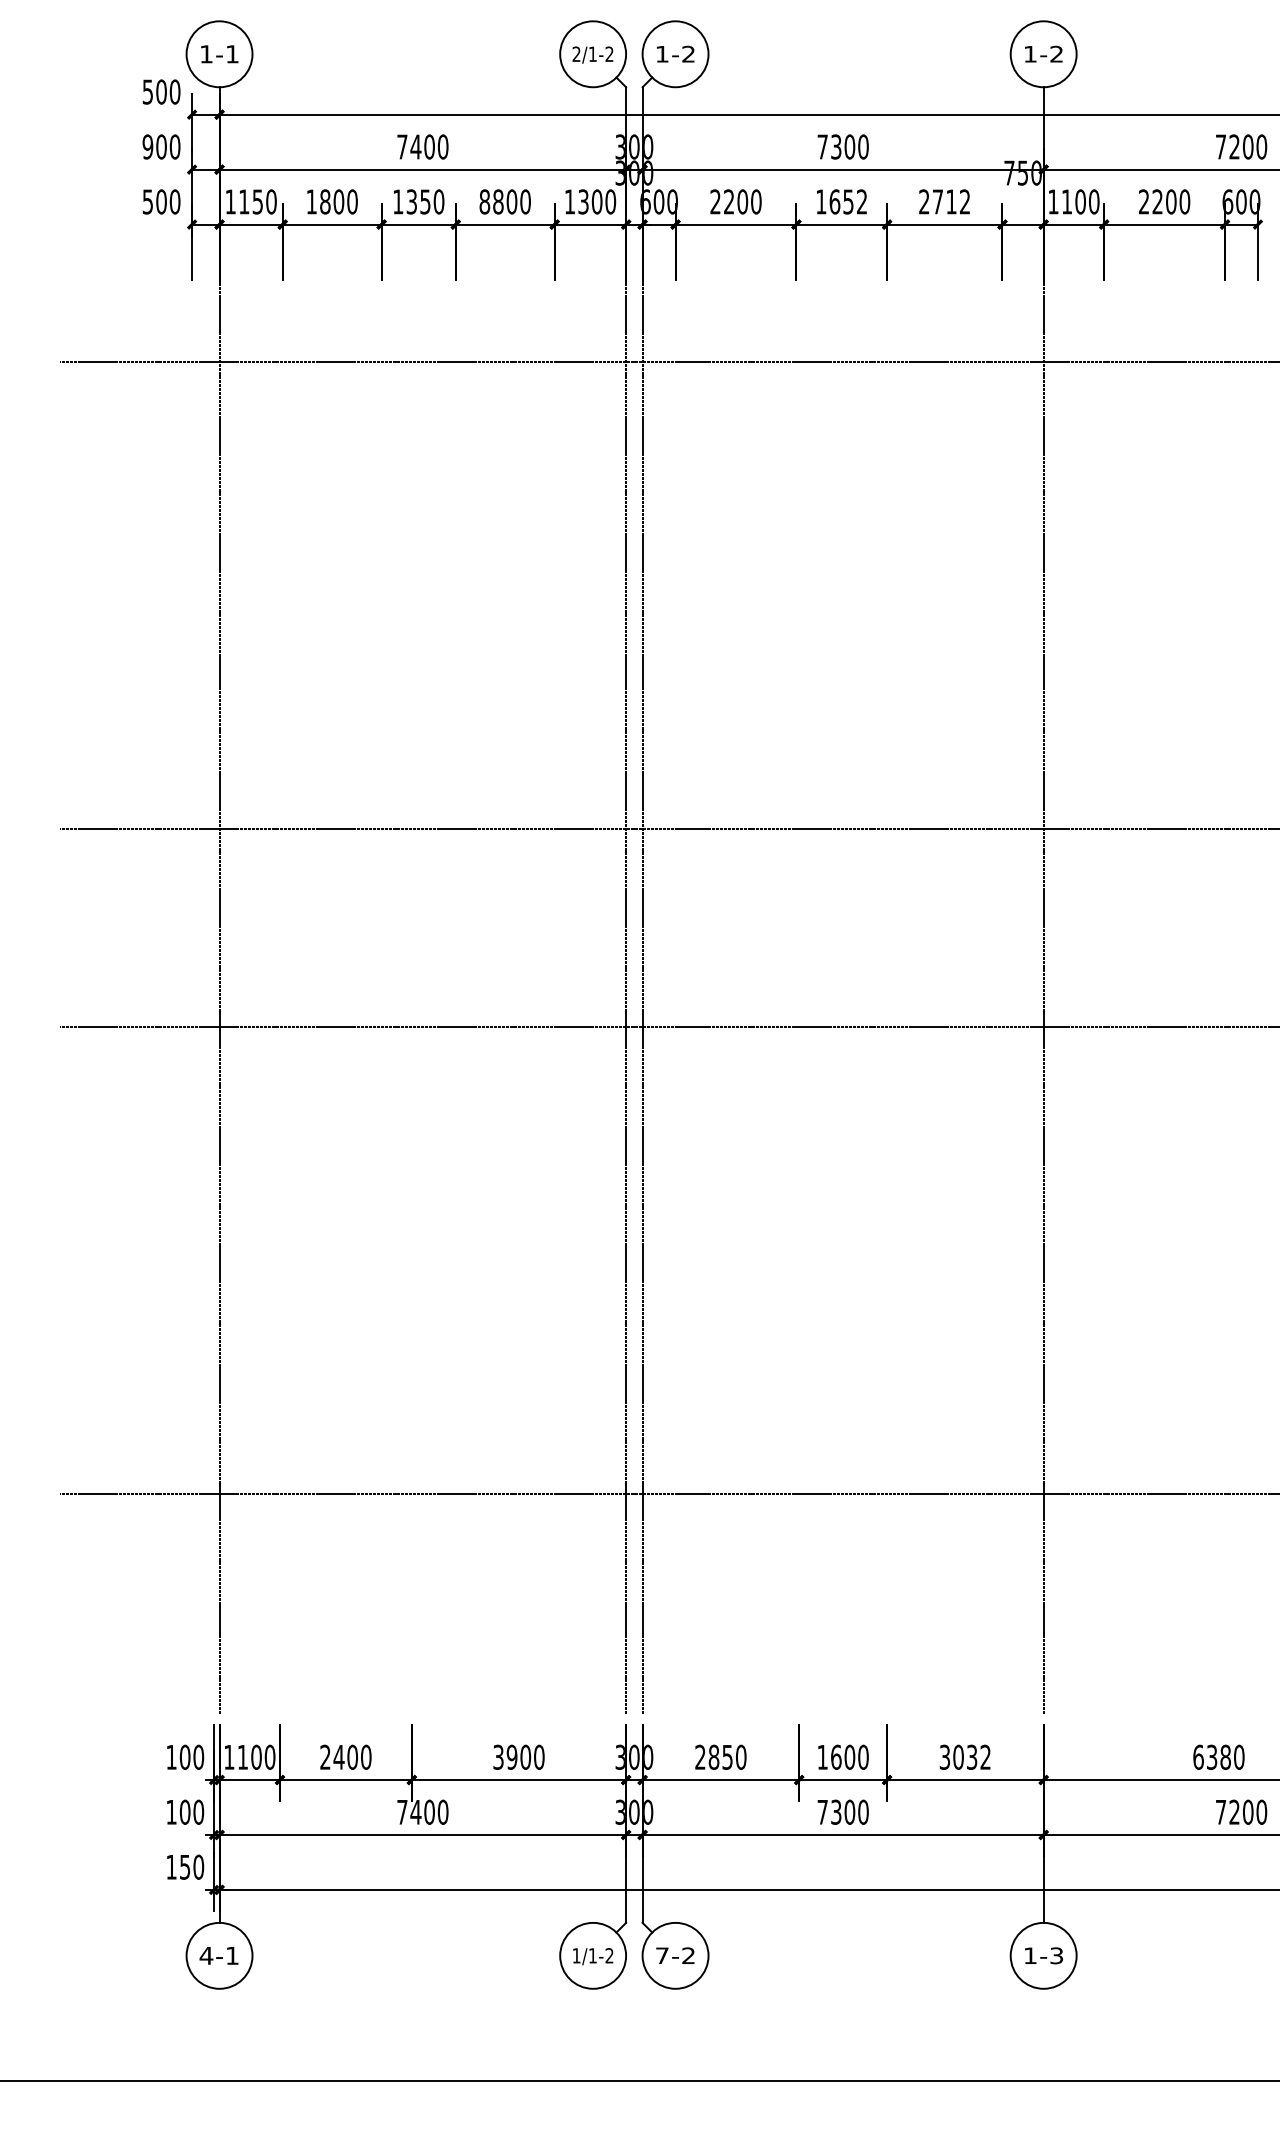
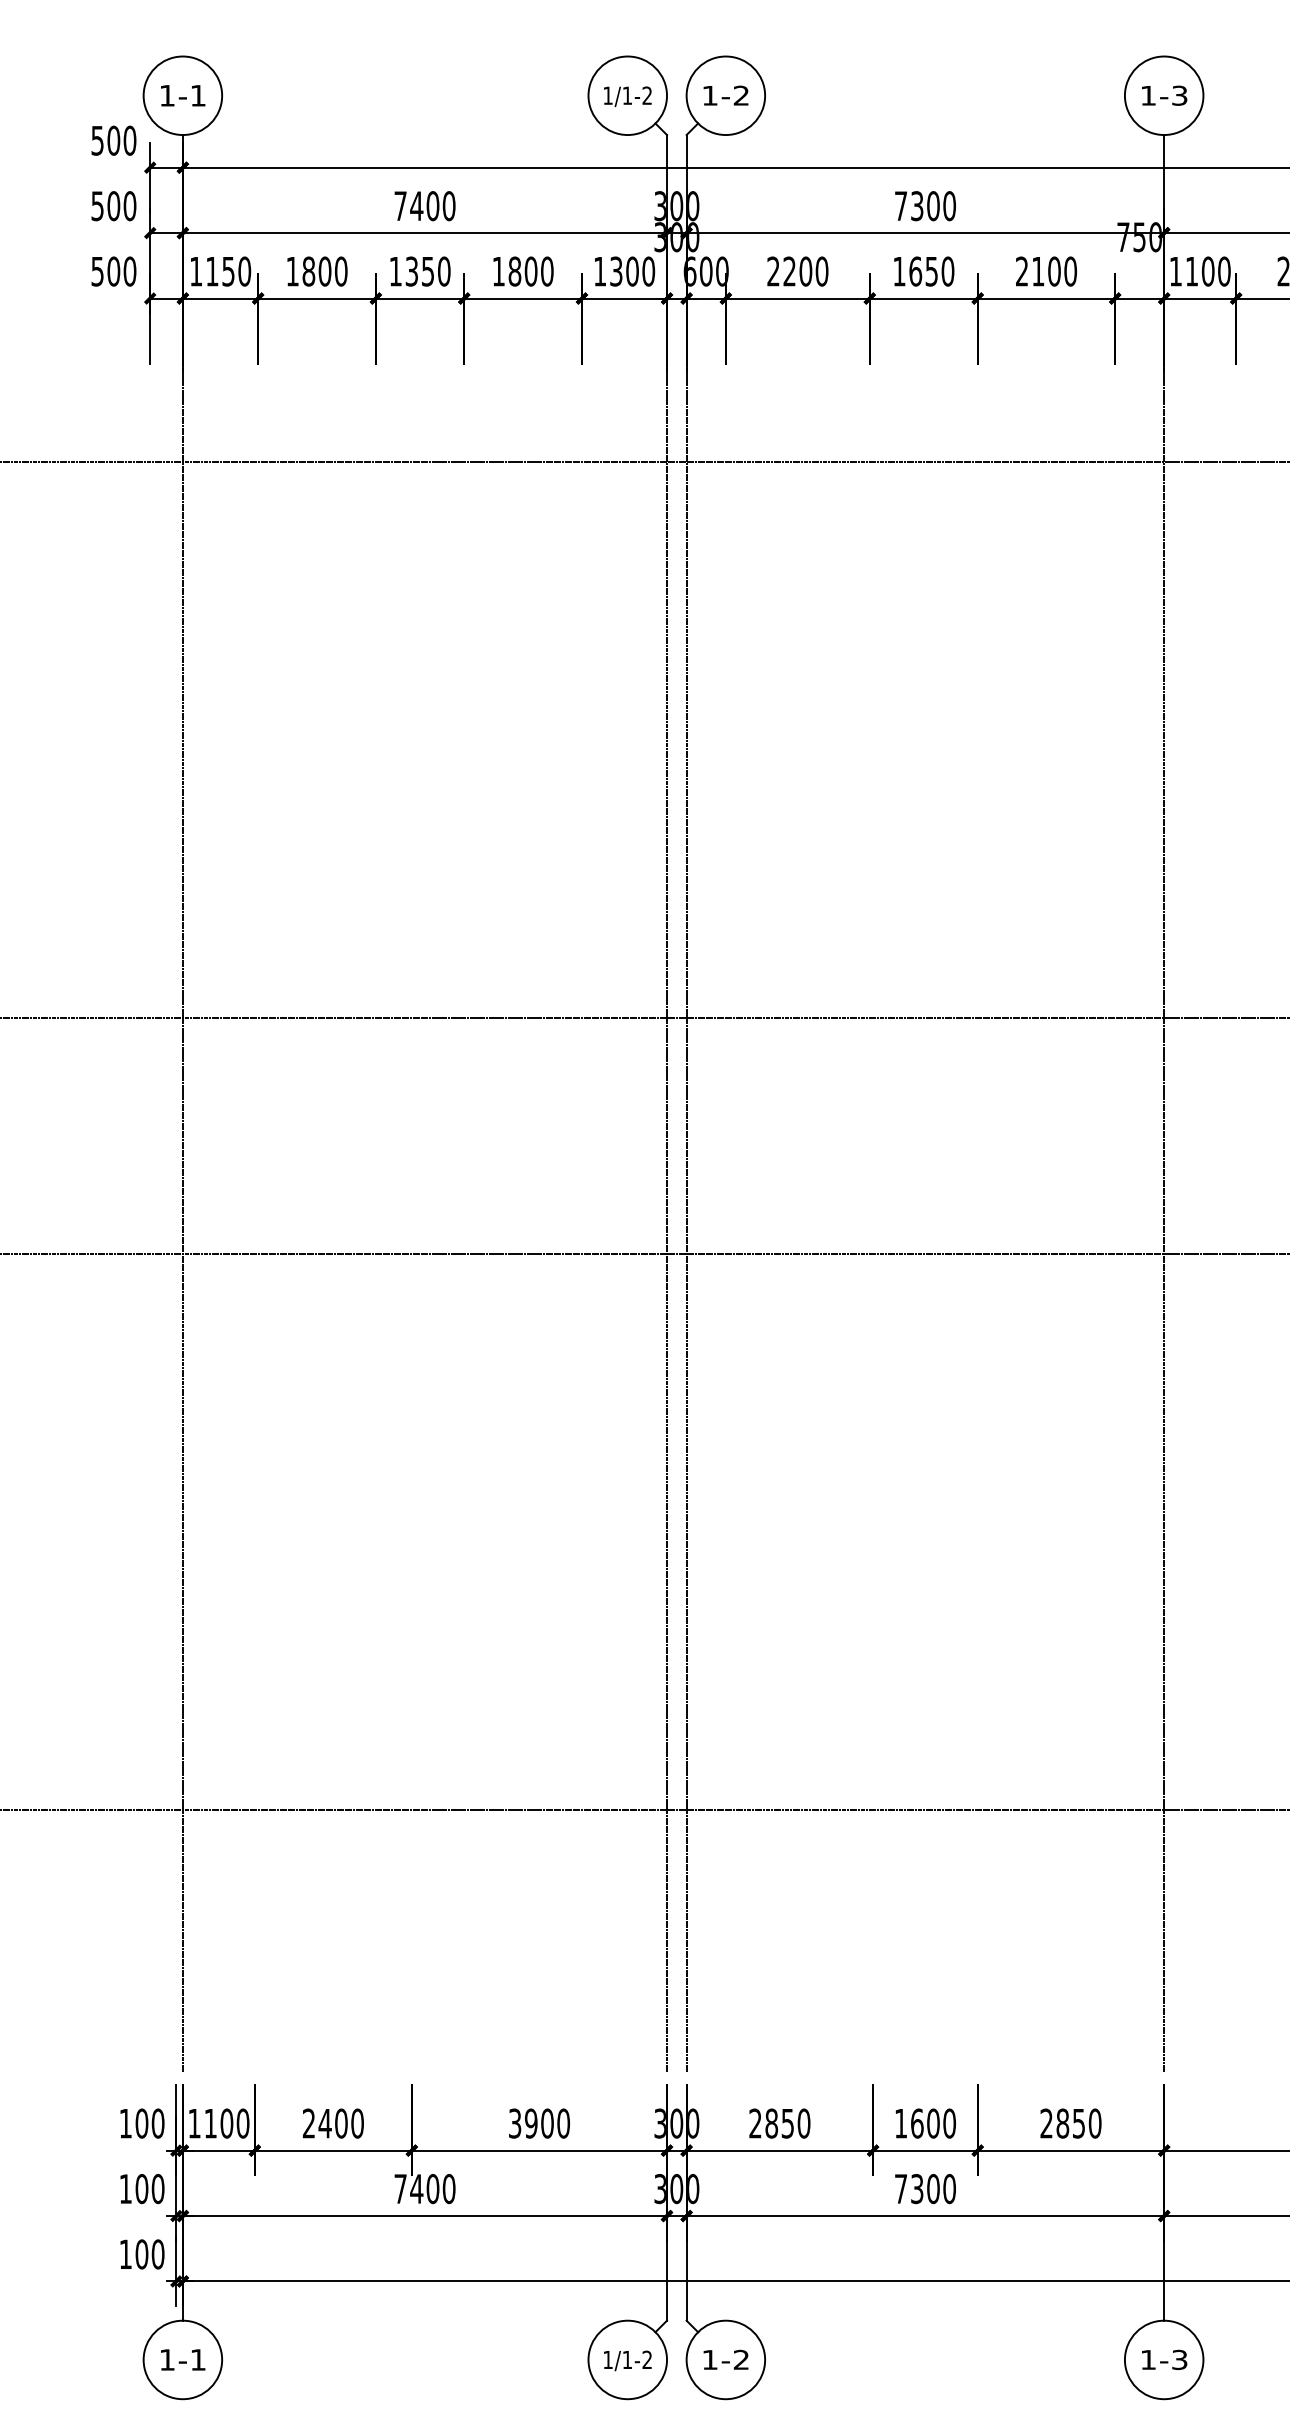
text: (576, 53) -> (607, 94), 2/1-2 -> 1/1-2
text: (1056, 54) -> (1179, 96), 1-2 -> 1-3
text: (147, 146) -> (97, 205), 900 -> 500
text: (484, 201) -> (498, 271), 8800 -> 1800
text: (861, 201) -> (947, 271), 1652 -> 1650
text: (951, 201) -> (1054, 271), 2712 -> 2100
text: (965, 1756) -> (1071, 2122), 3032 -> 2850
text: (184, 1866) -> (141, 2253), 150 -> 100
text: (206, 1955) -> (167, 2359), 4-1 -> 1-1
text: (662, 1955) -> (710, 2359), 7-2 -> 1-2

